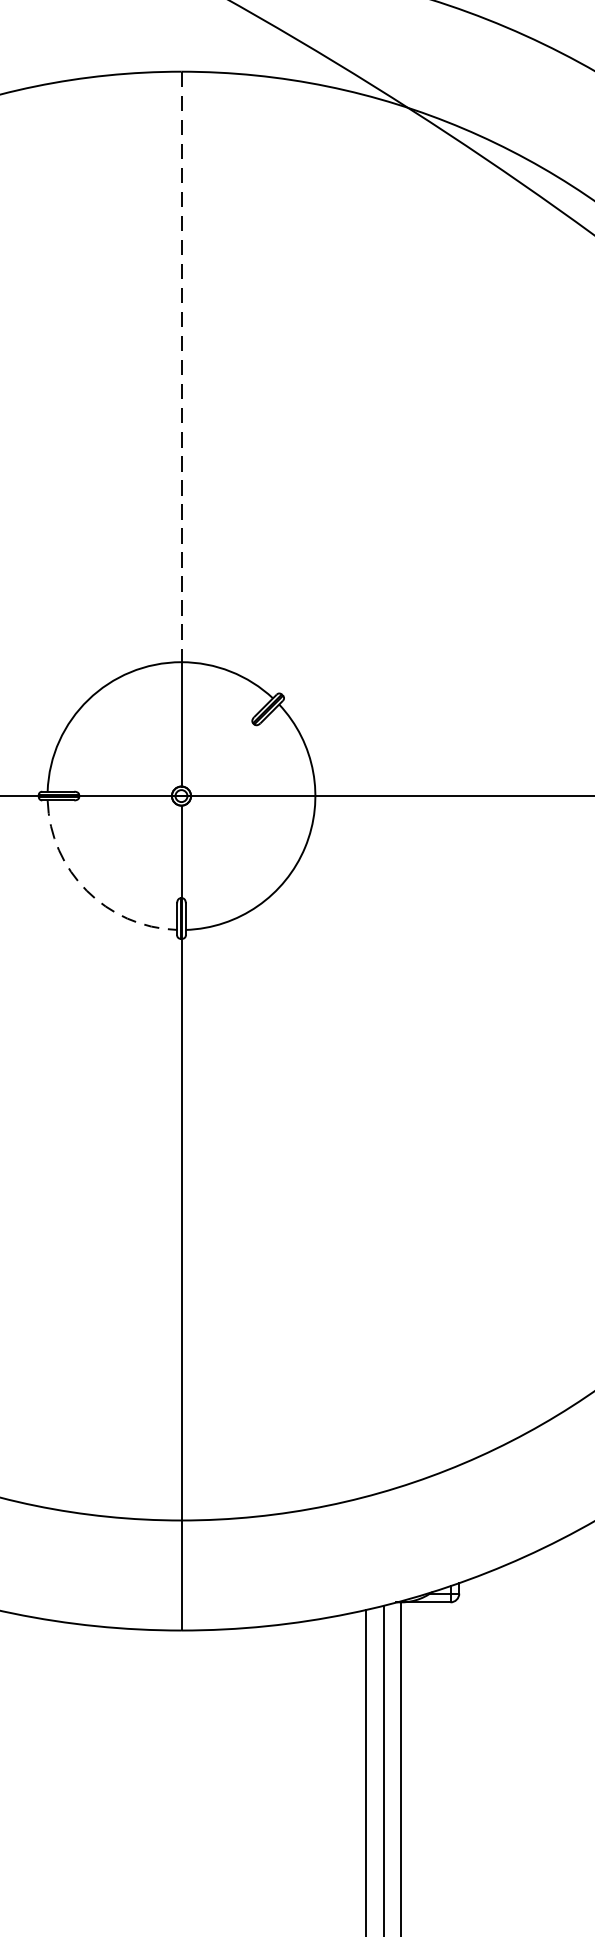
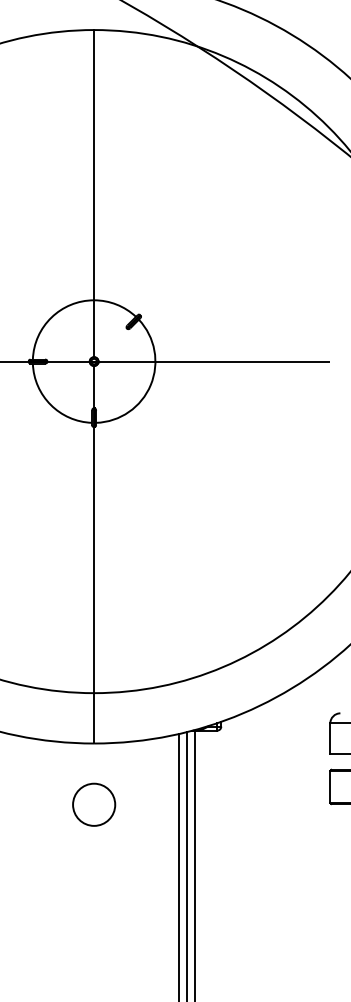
line: (182, 367) -> (94, 165), dashed -> solid
arc: (86, 889) -> (50, 404), dashed -> solid
circle: (182, 1763) -> (94, 804), added

